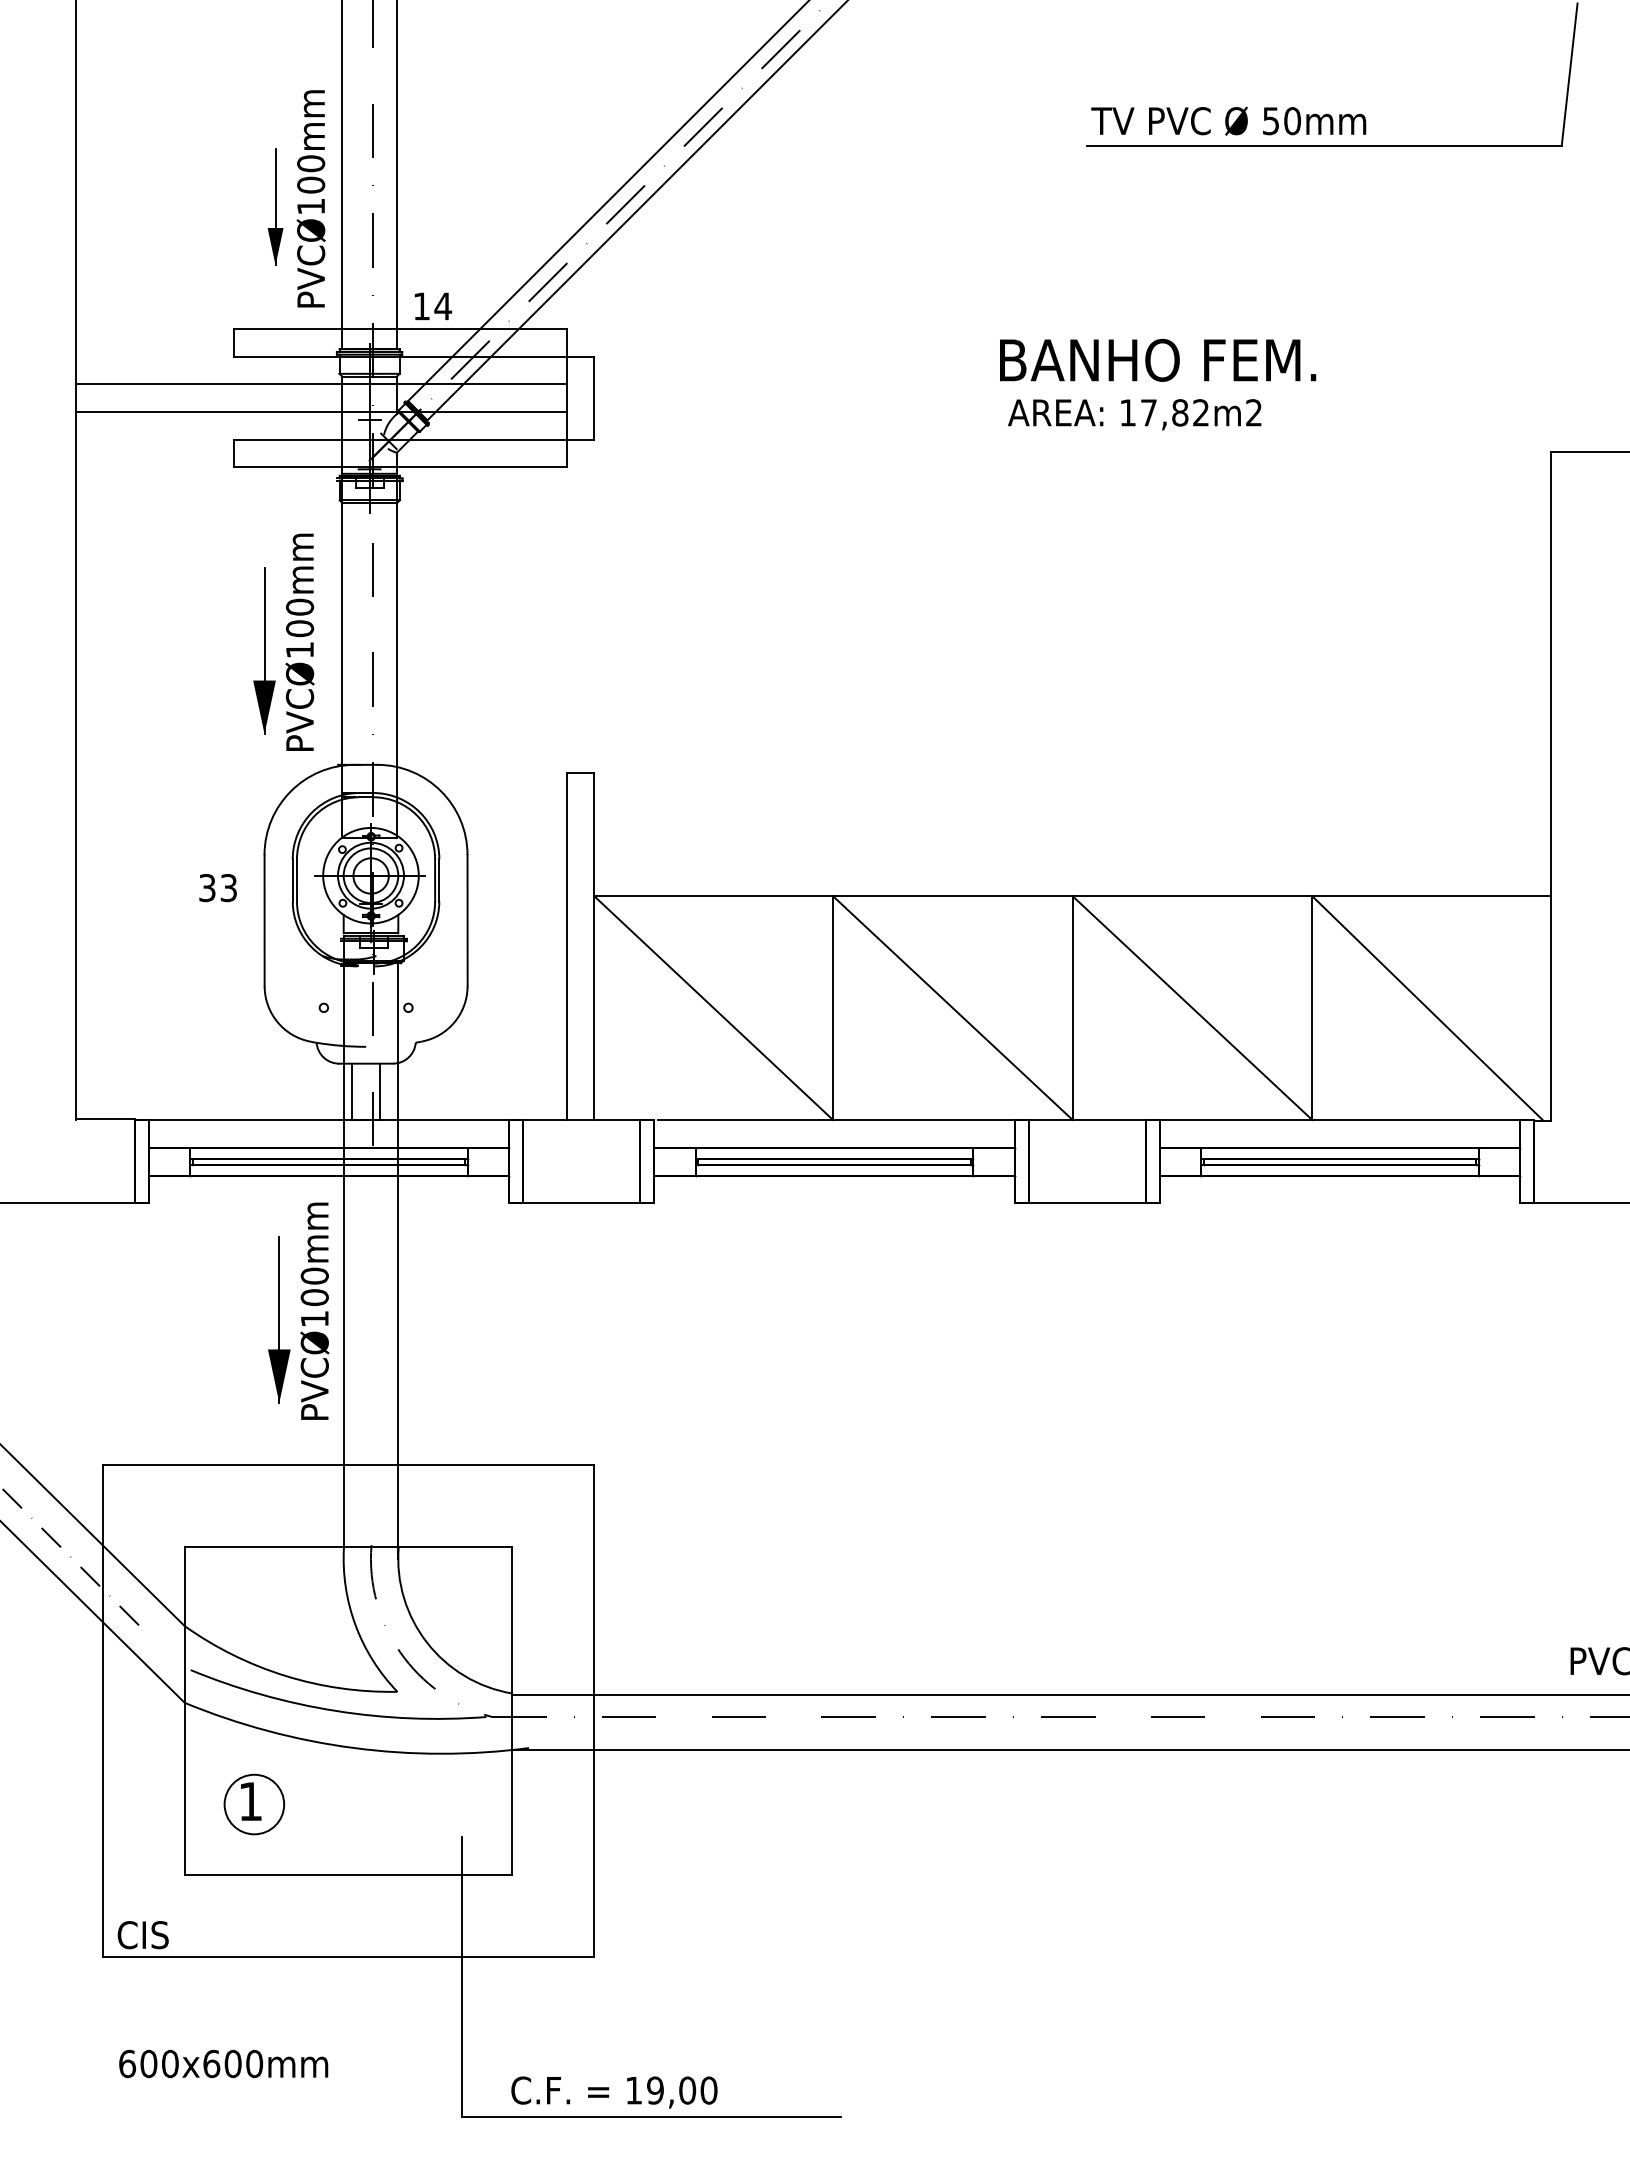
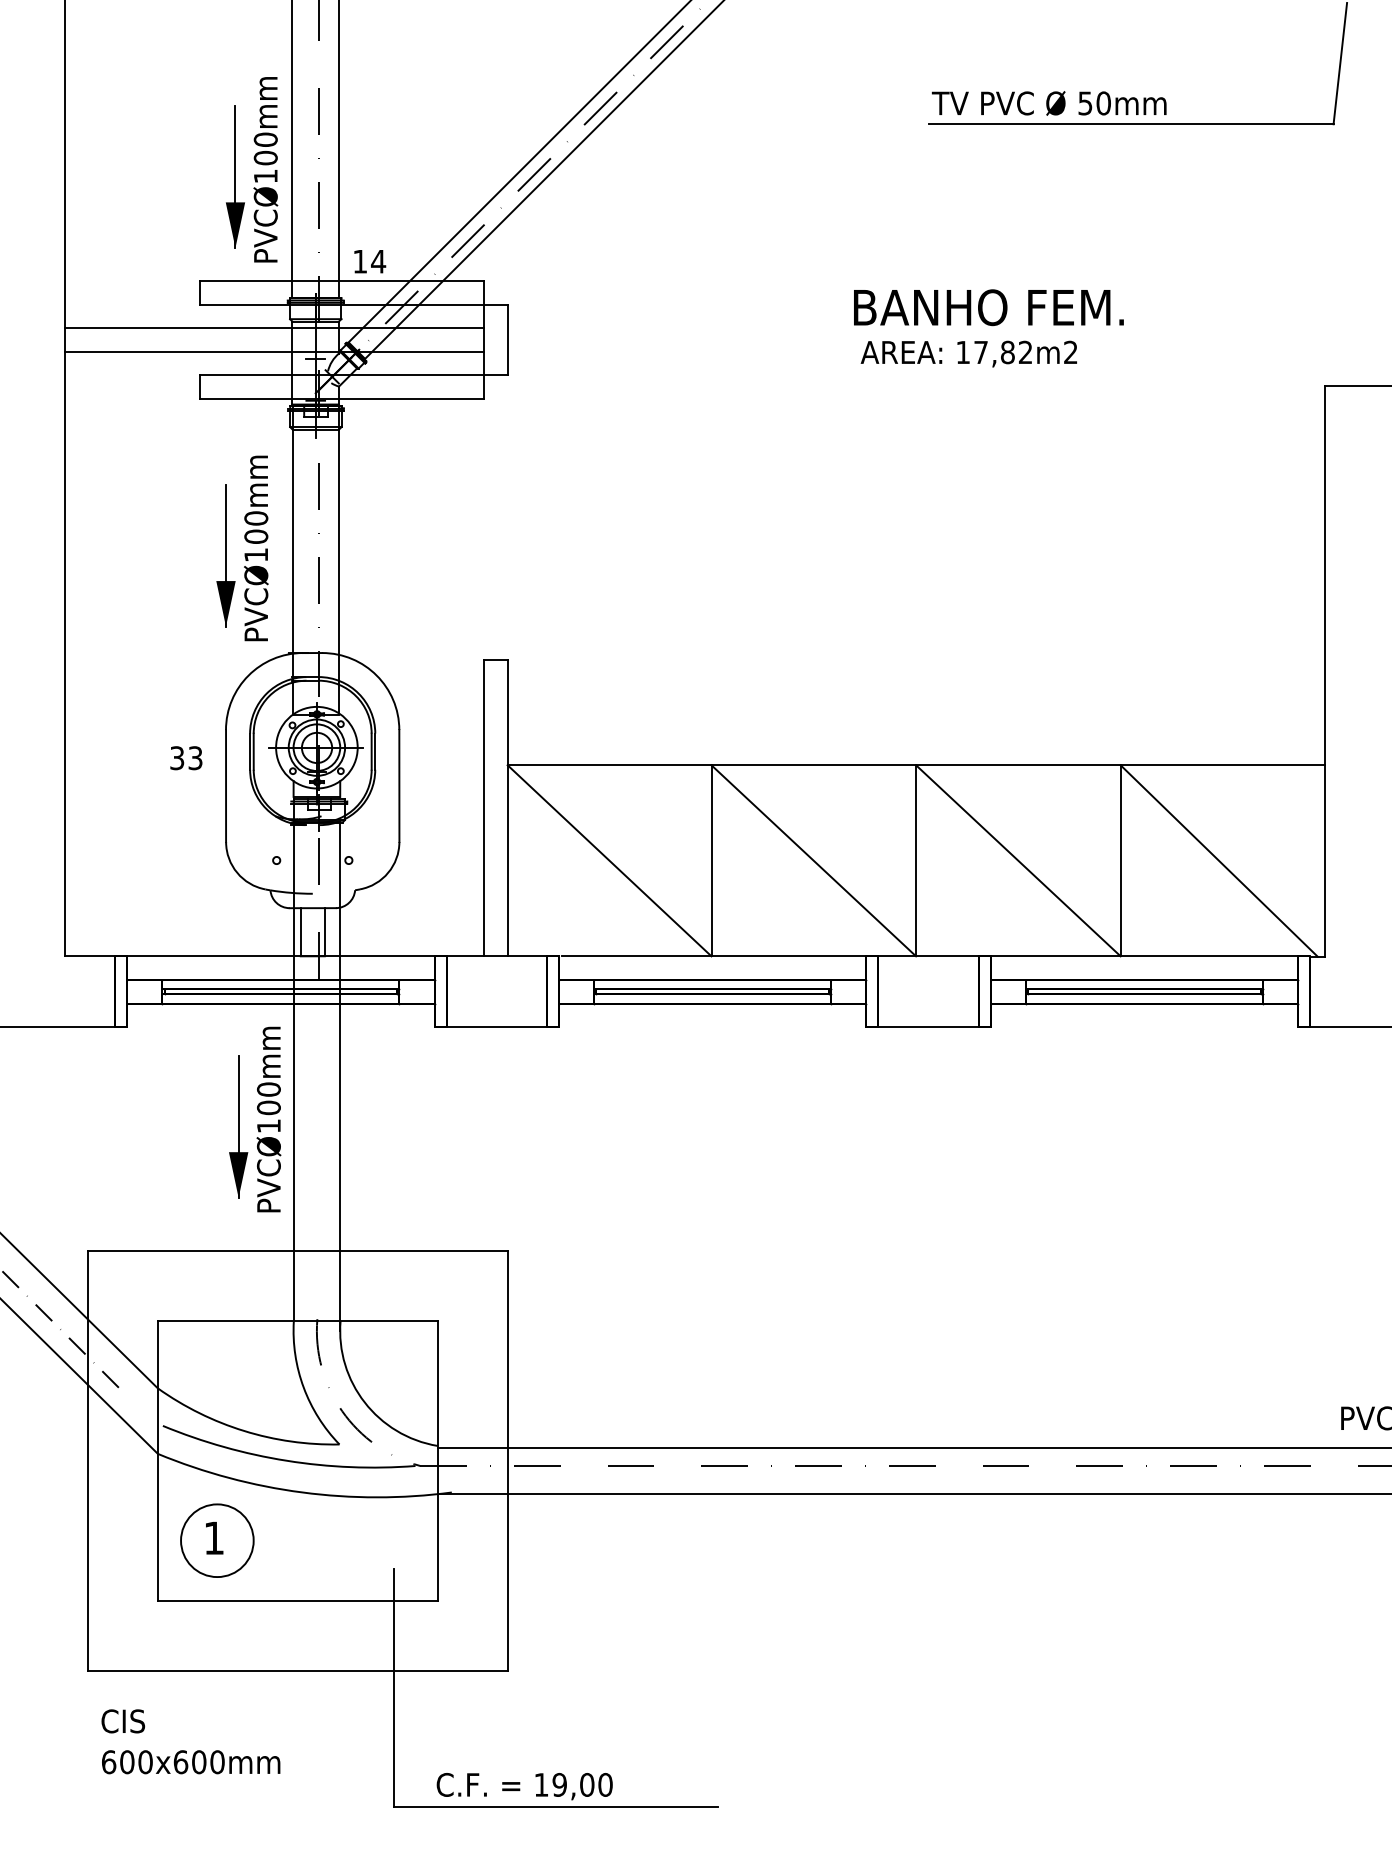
part: (275, 206) -> (235, 176), size x1.43
circle: (253, 1804) -> (216, 1540), size x1.43
text: (142, 1935) -> (122, 1721), moved

